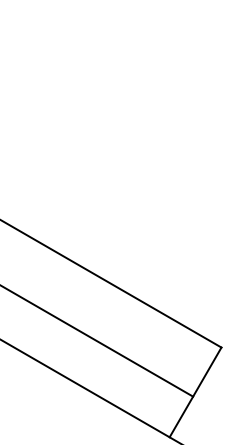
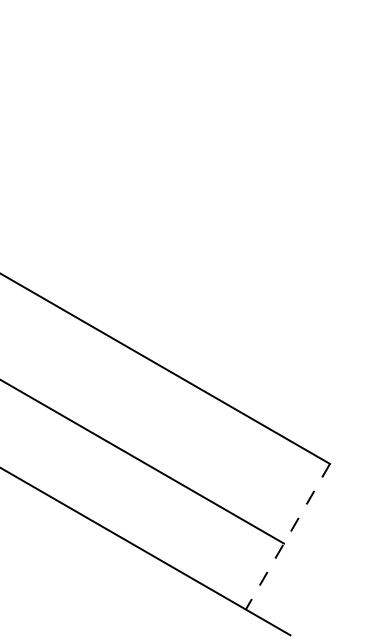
line: (195, 392) -> (287, 536), solid -> dashed

